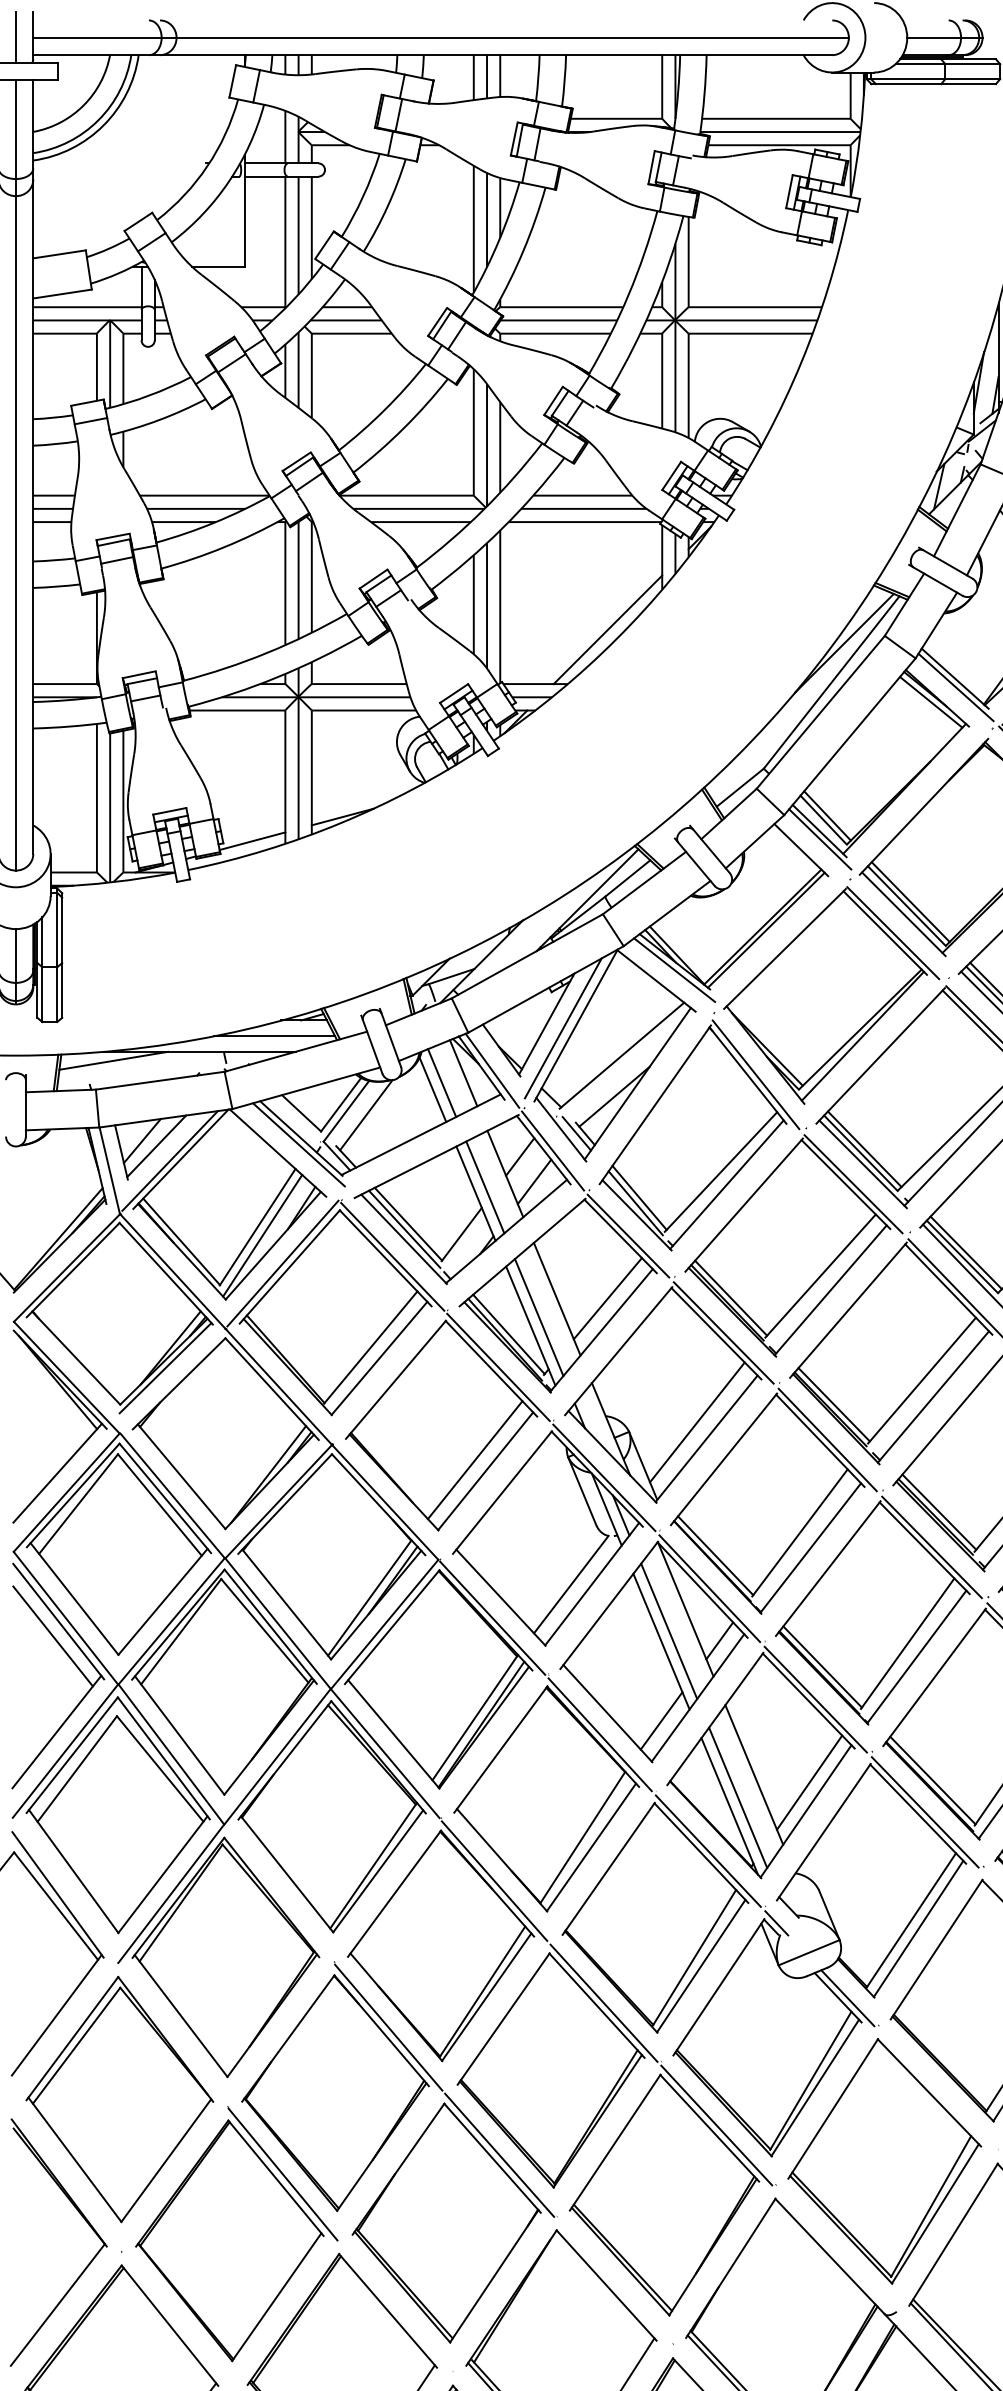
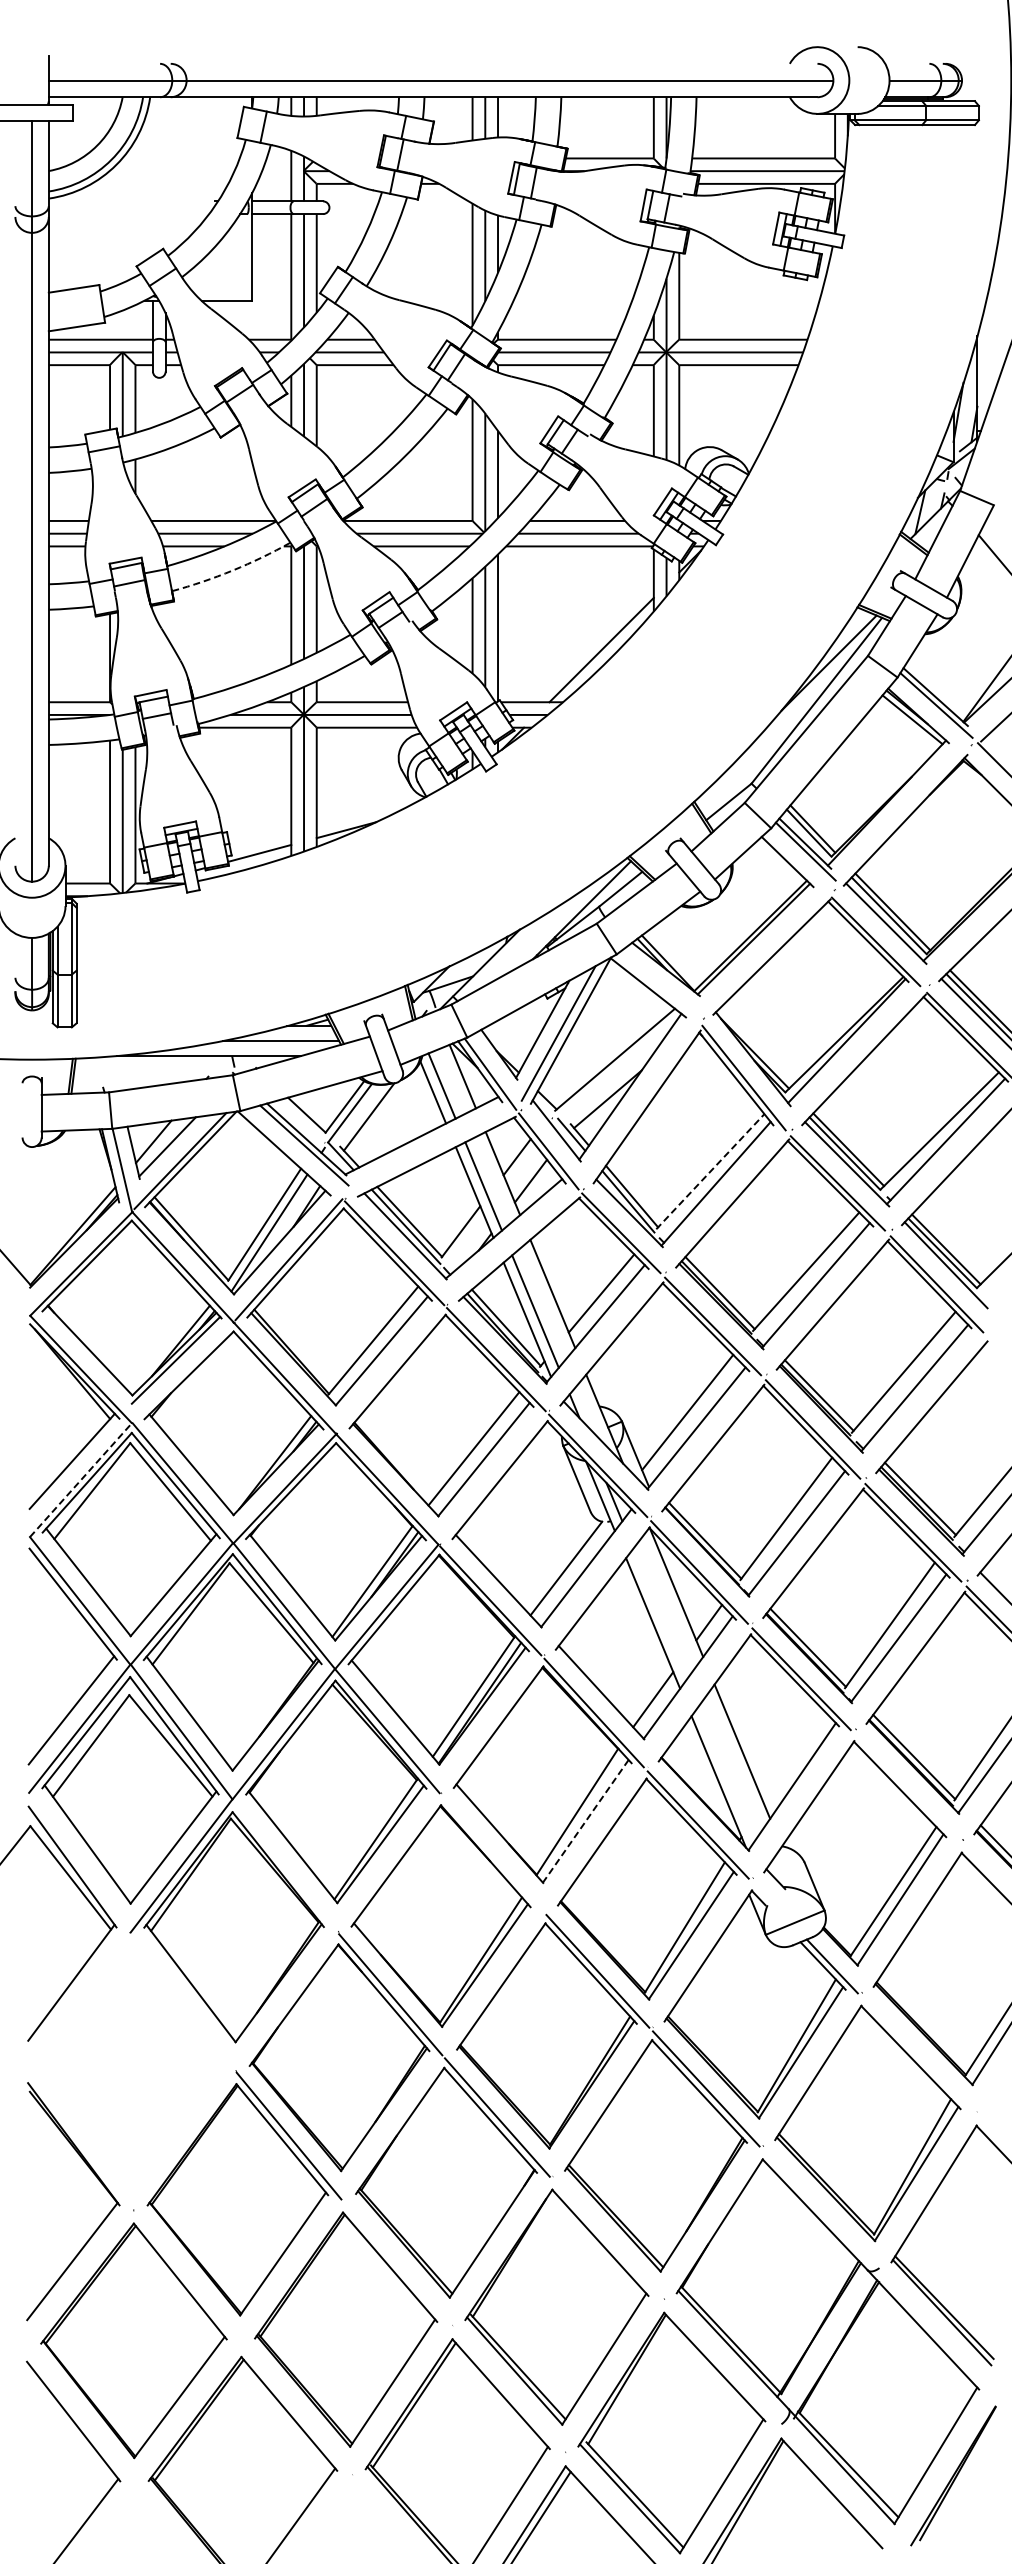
line: (16, 37) -> (32, 80), removed
arc: (224, 547) -> (232, 570), solid -> dashed
line: (674, 970) -> (665, 977), removed
line: (113, 1060) -> (125, 1064), removed
line: (721, 1171) -> (710, 1171), solid -> dashed
line: (67, 1492) -> (81, 1479), solid -> dashed
line: (669, 1631) -> (660, 1613), removed
line: (52, 1636) -> (67, 1618), removed
line: (809, 1782) -> (795, 1758), removed
line: (737, 1797) -> (726, 1773), removed
line: (924, 1812) -> (906, 1787), removed
line: (591, 1847) -> (585, 1821), solid -> dashed
line: (494, 1880) -> (492, 1853), removed
line: (777, 1923) -> (764, 1894), removed
part: (119, 2099) -> (131, 2063), removed

